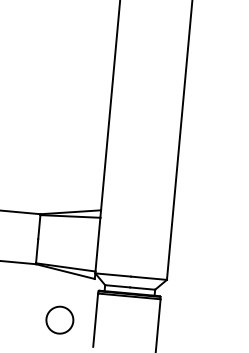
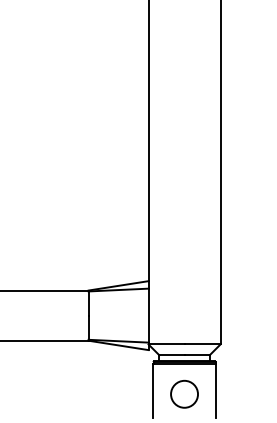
circle: (59, 319) -> (184, 393), moved

